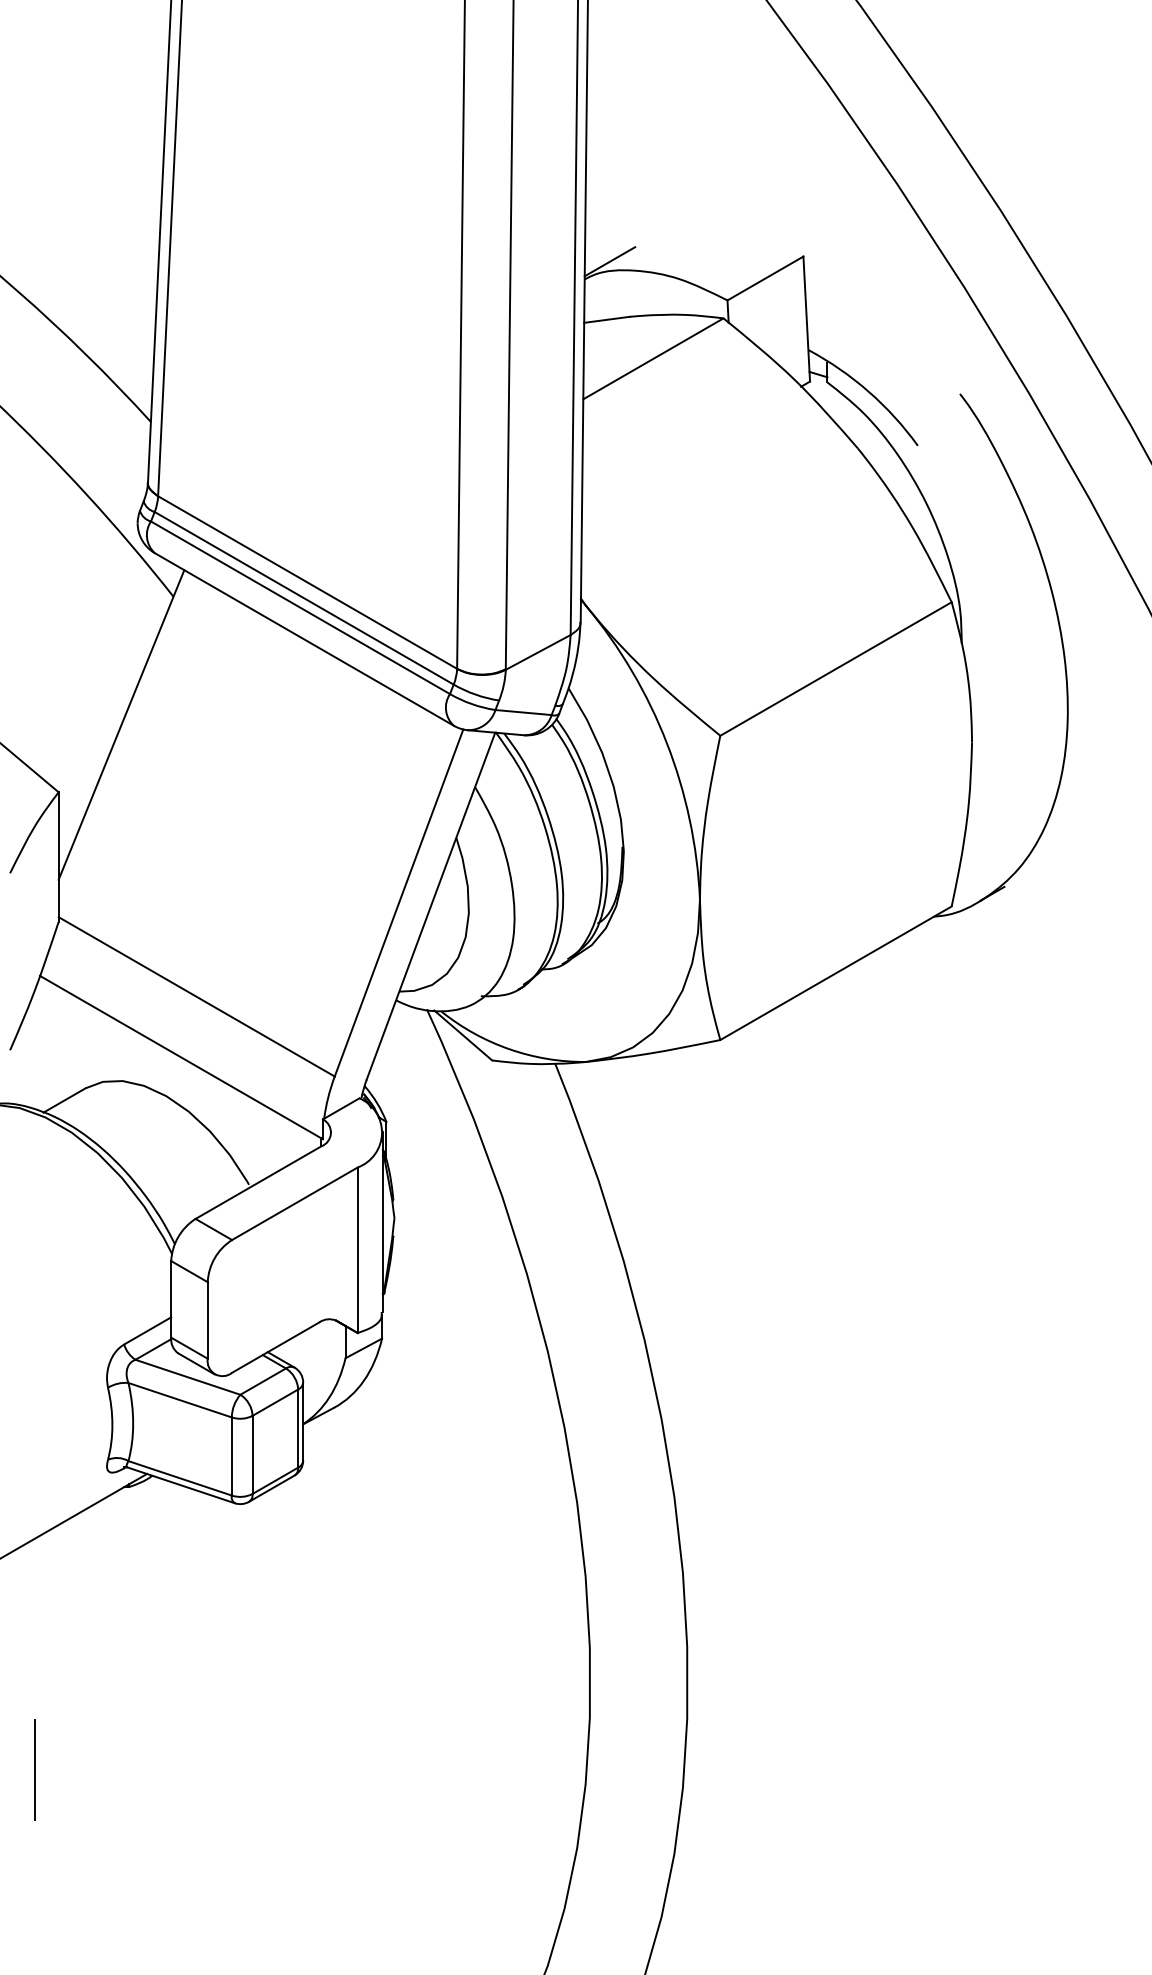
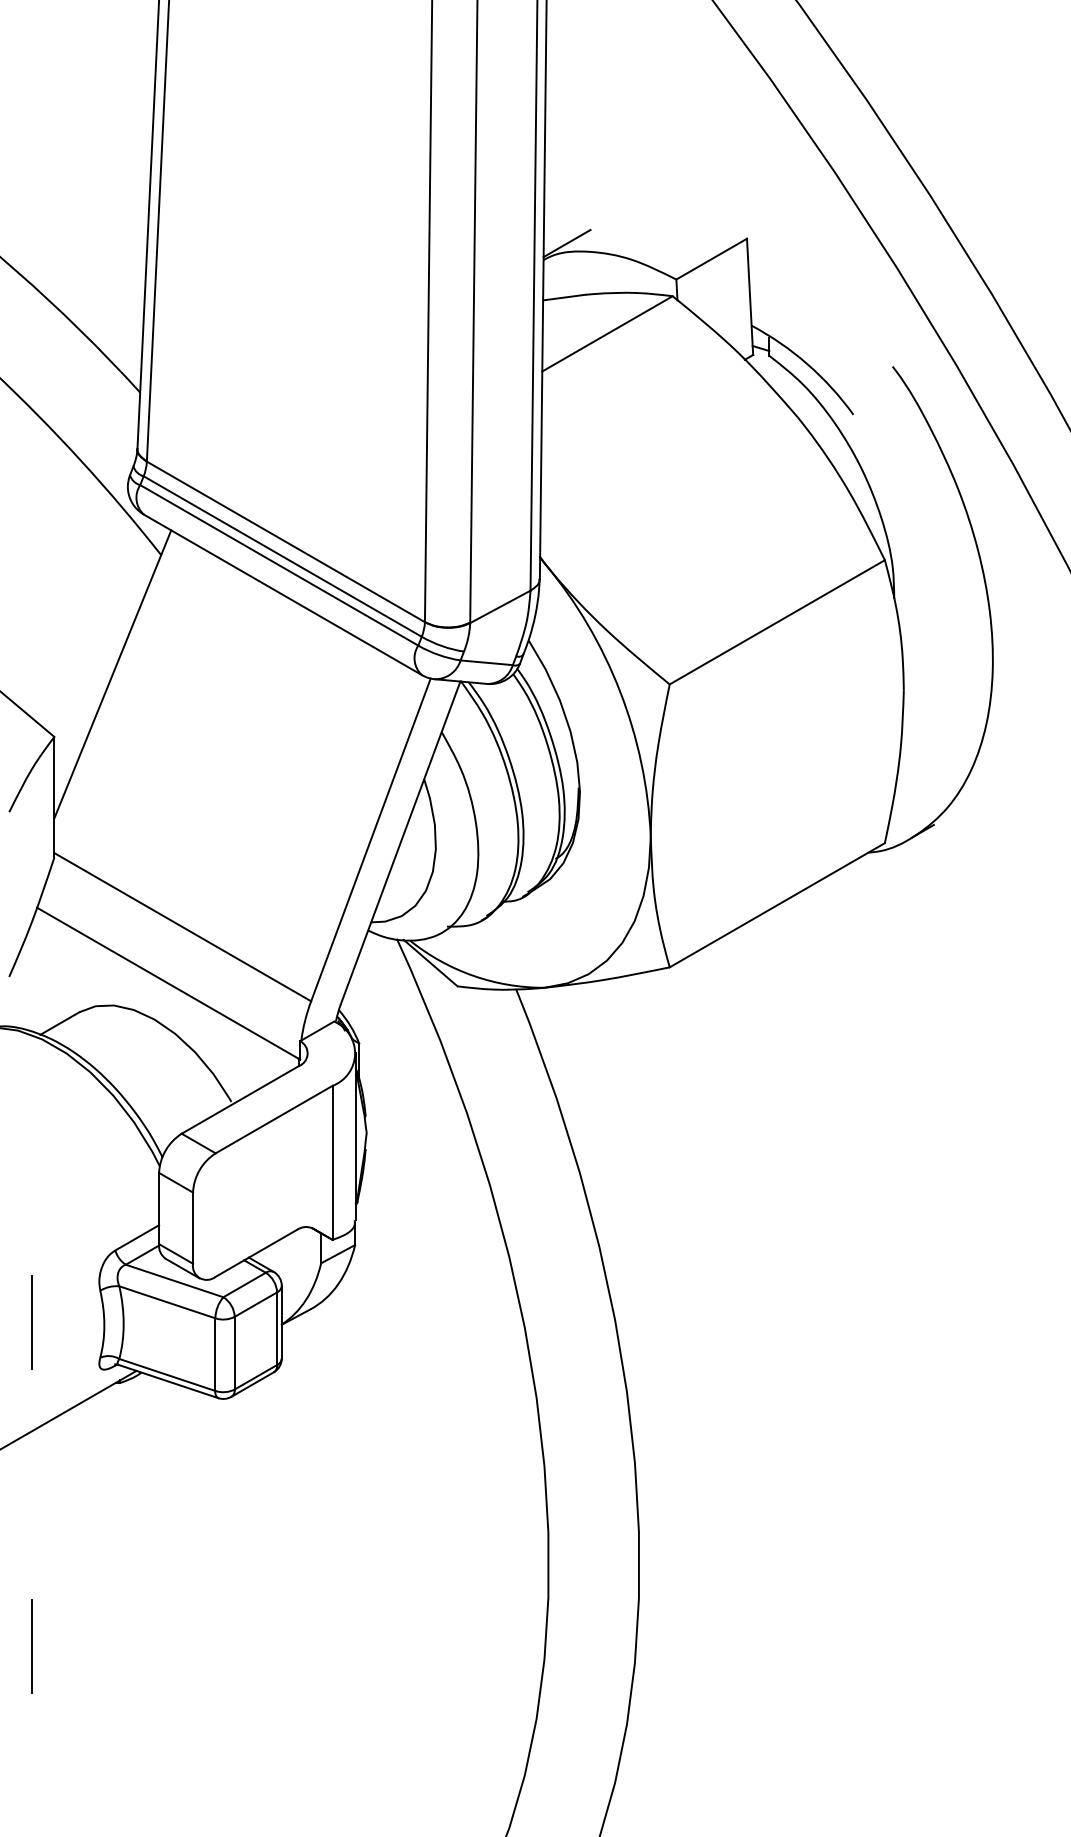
line: (34, 1421) -> (31, 1322), added

